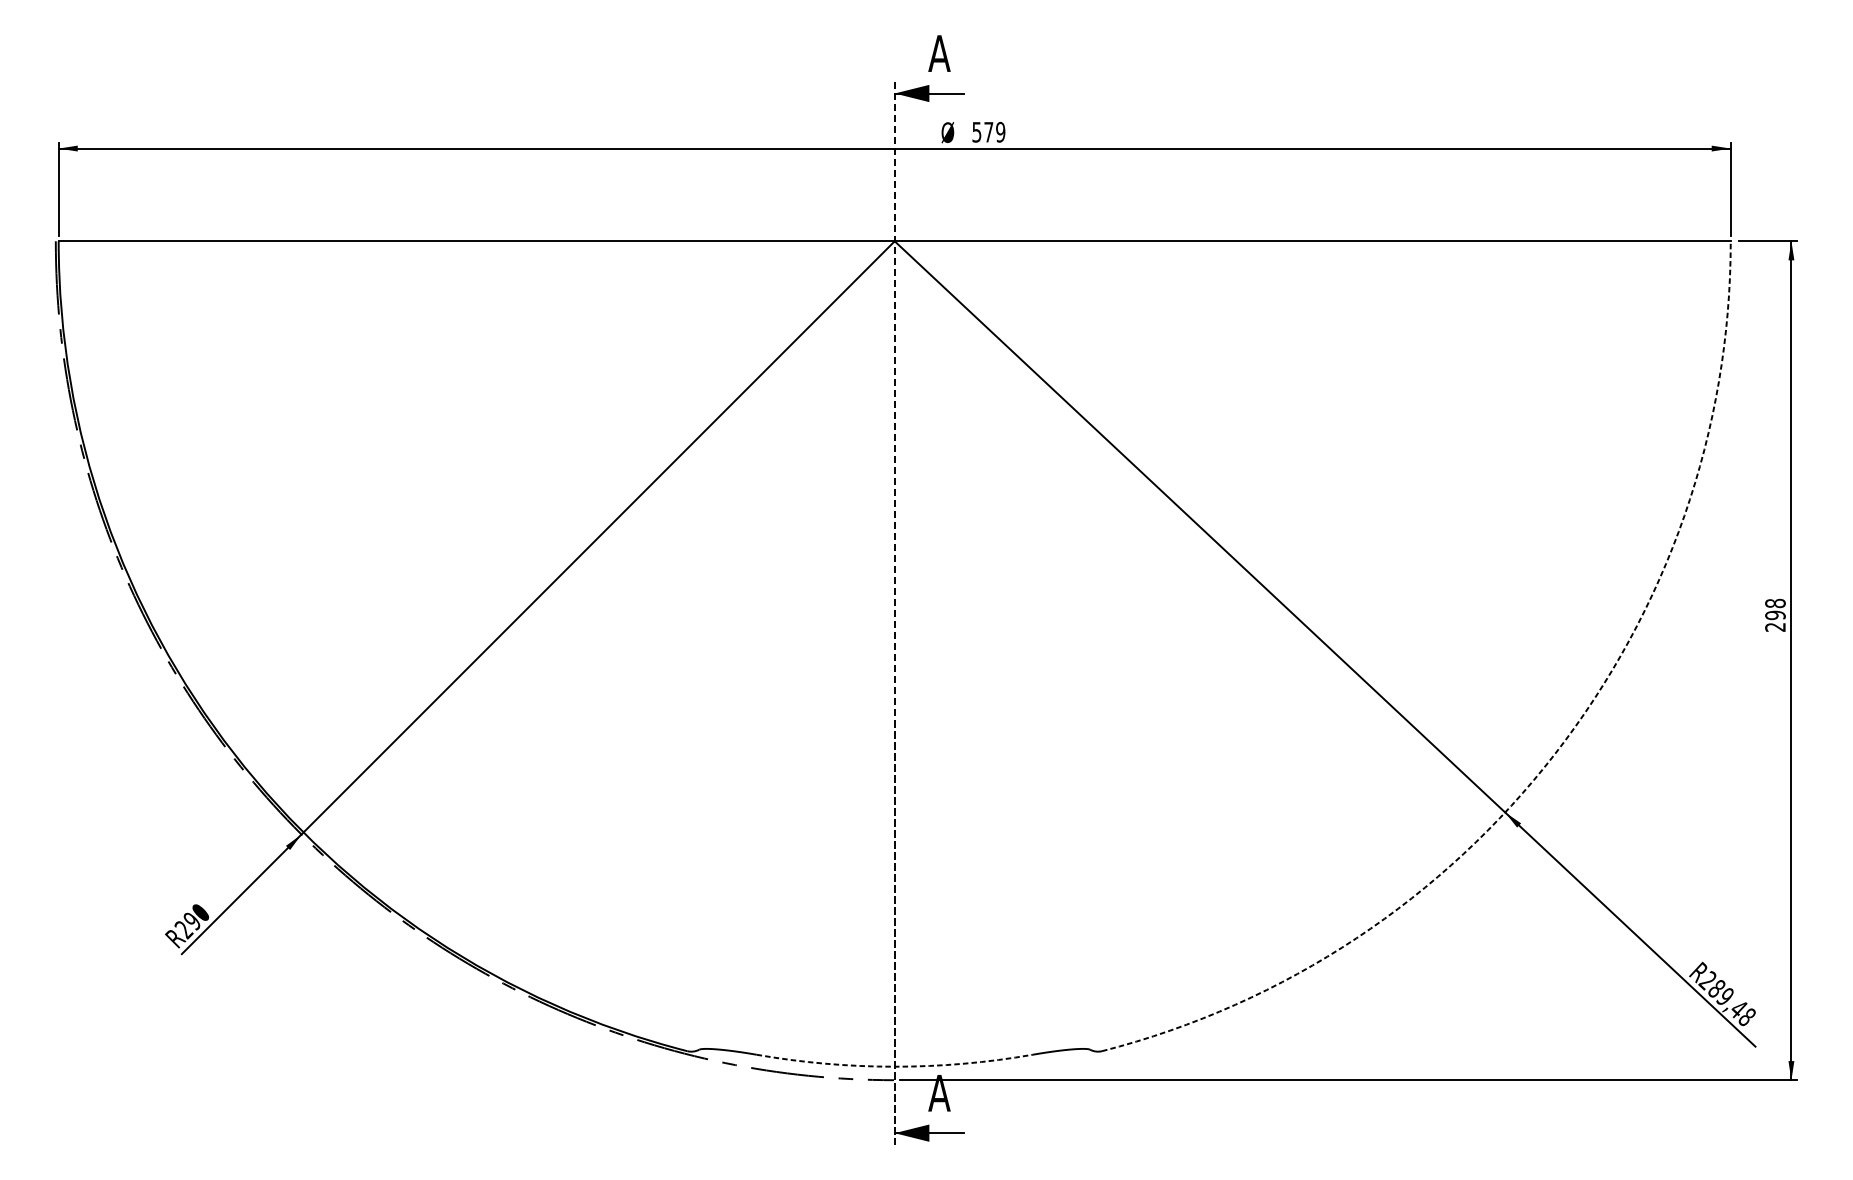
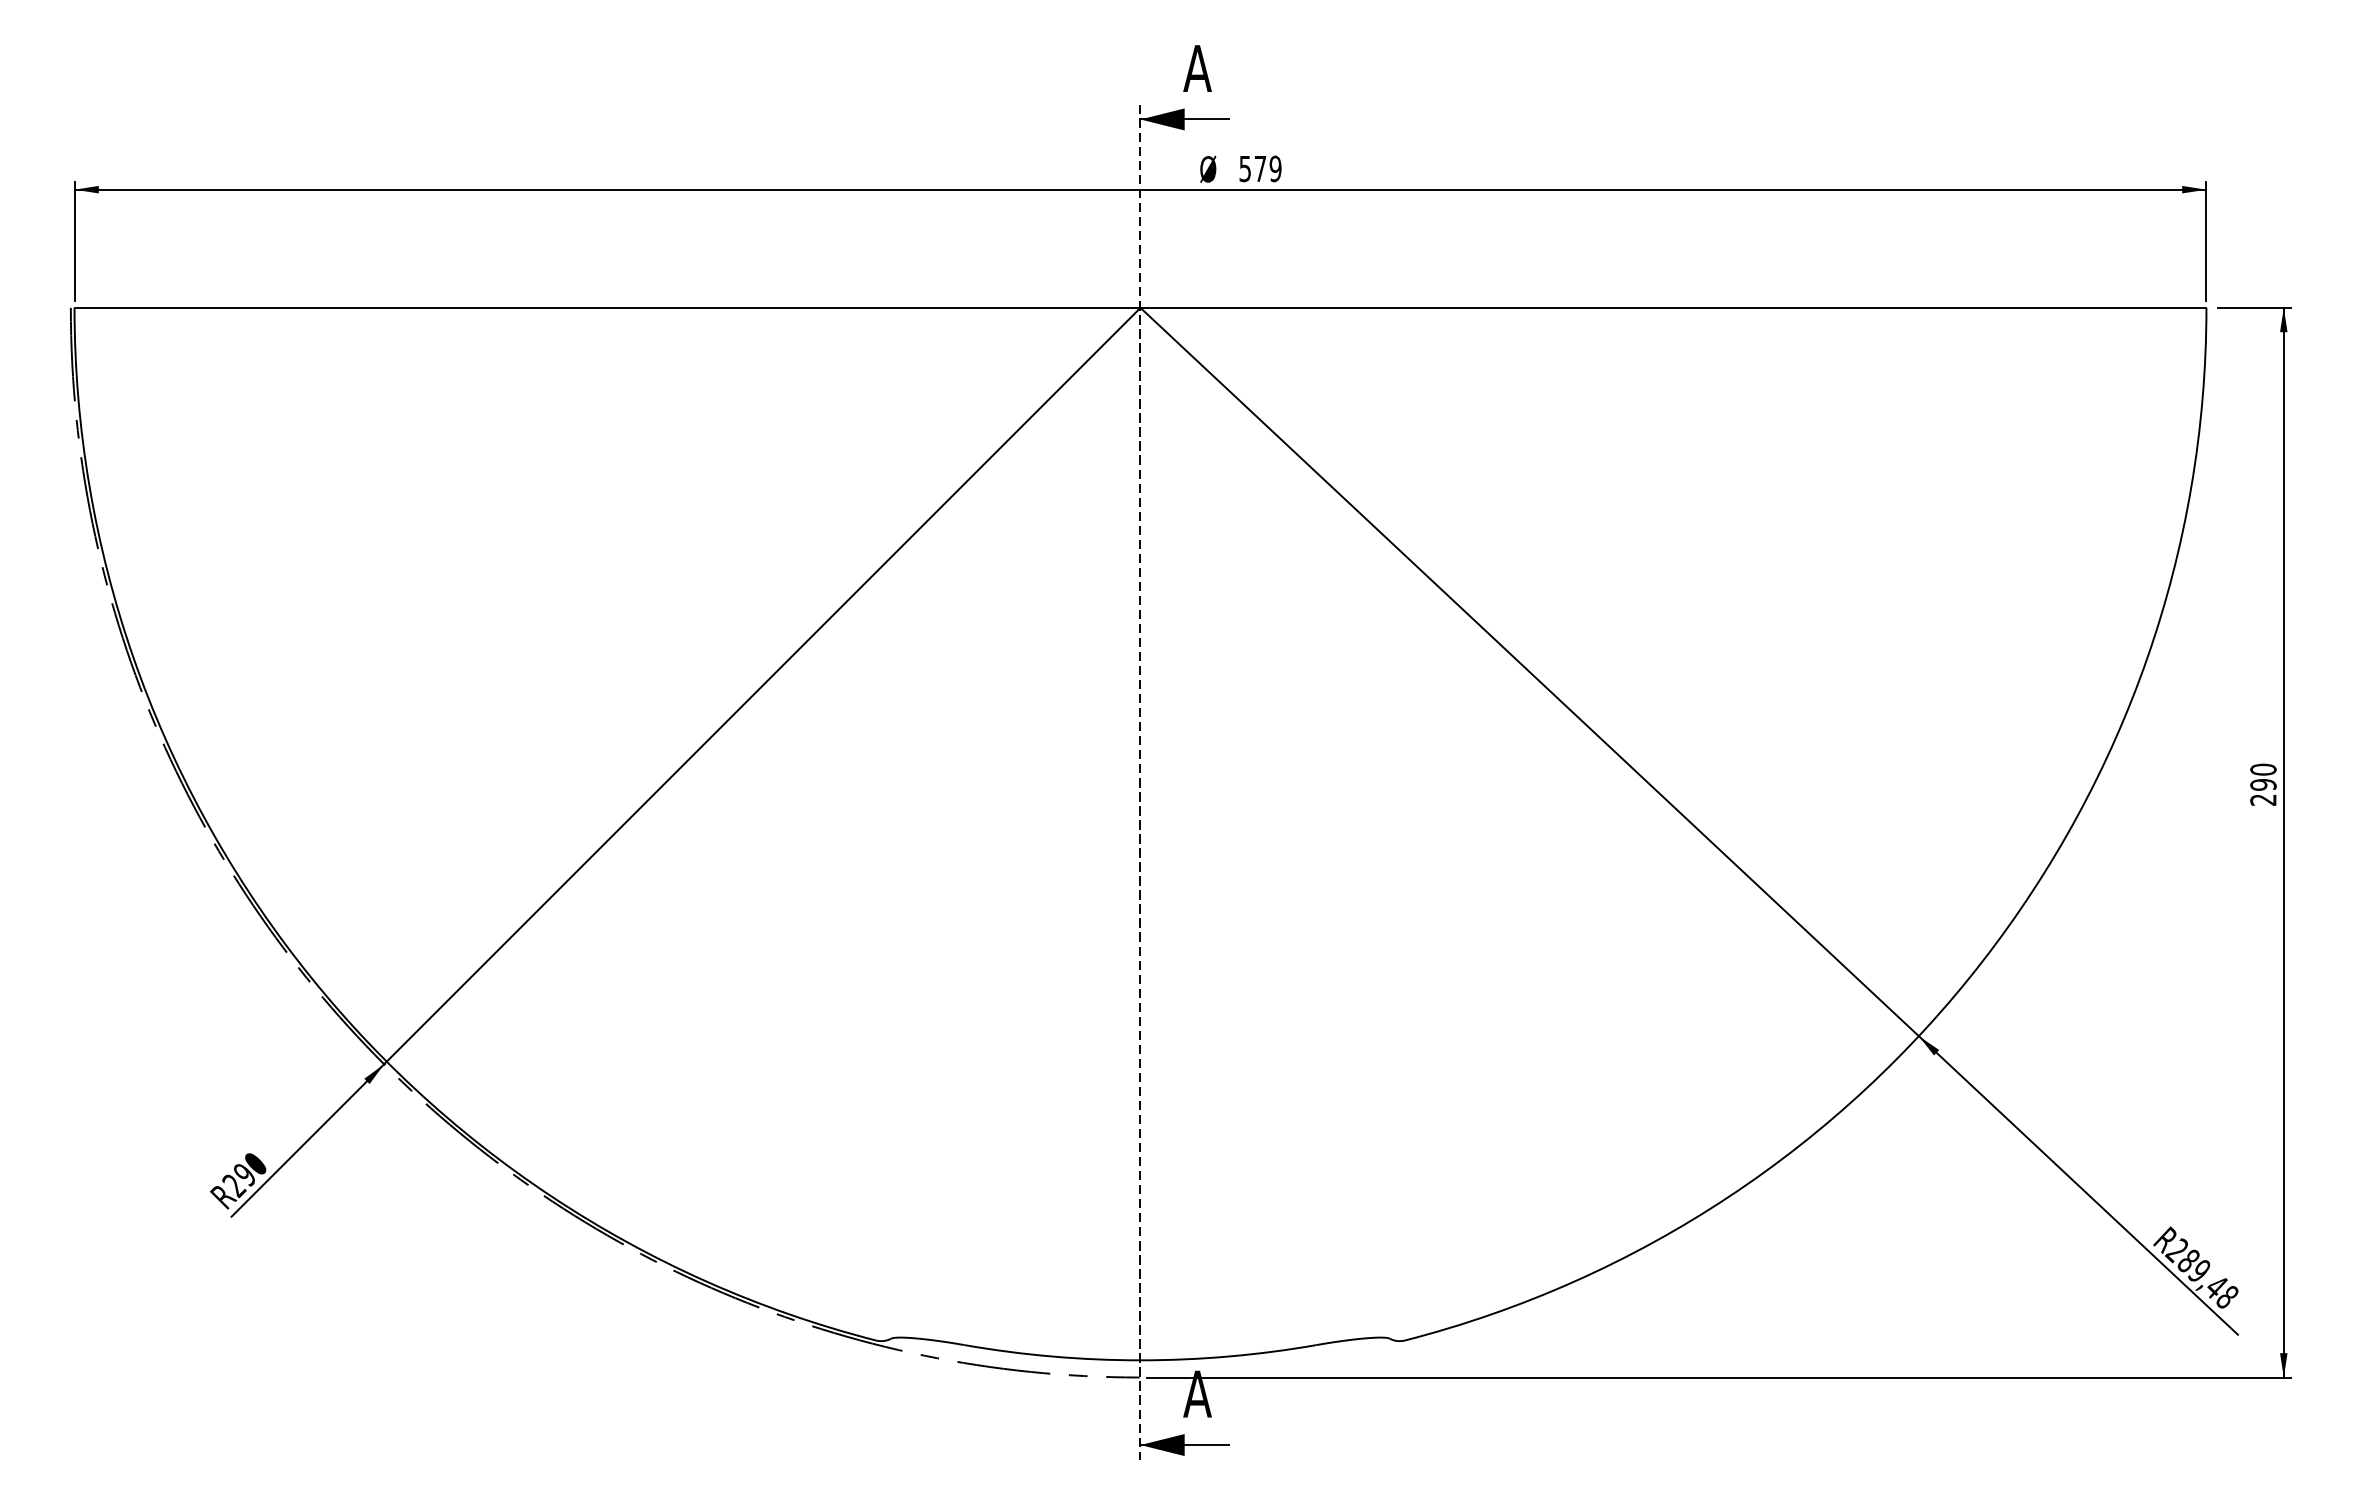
text: (1775, 603) -> (2263, 769), 298 -> 290
arc: (1555, 753) -> (1982, 961), dashed -> solid
arc: (894, 1066) -> (1140, 1360), dashed -> solid

